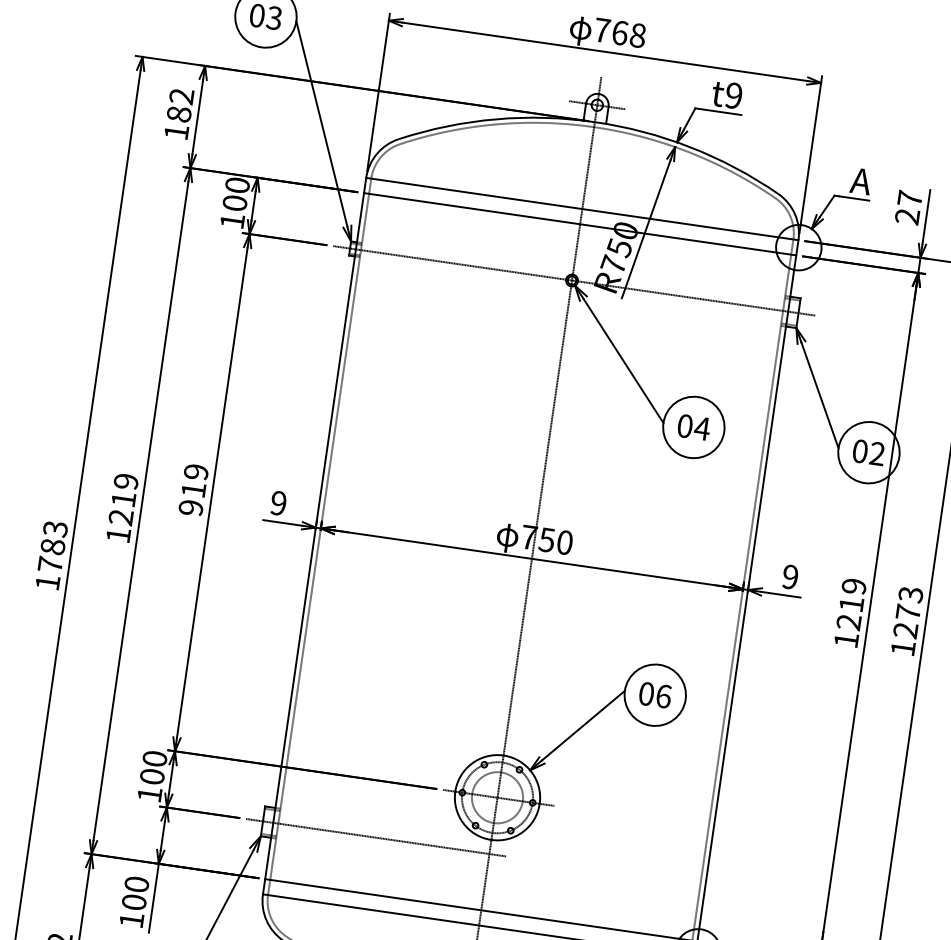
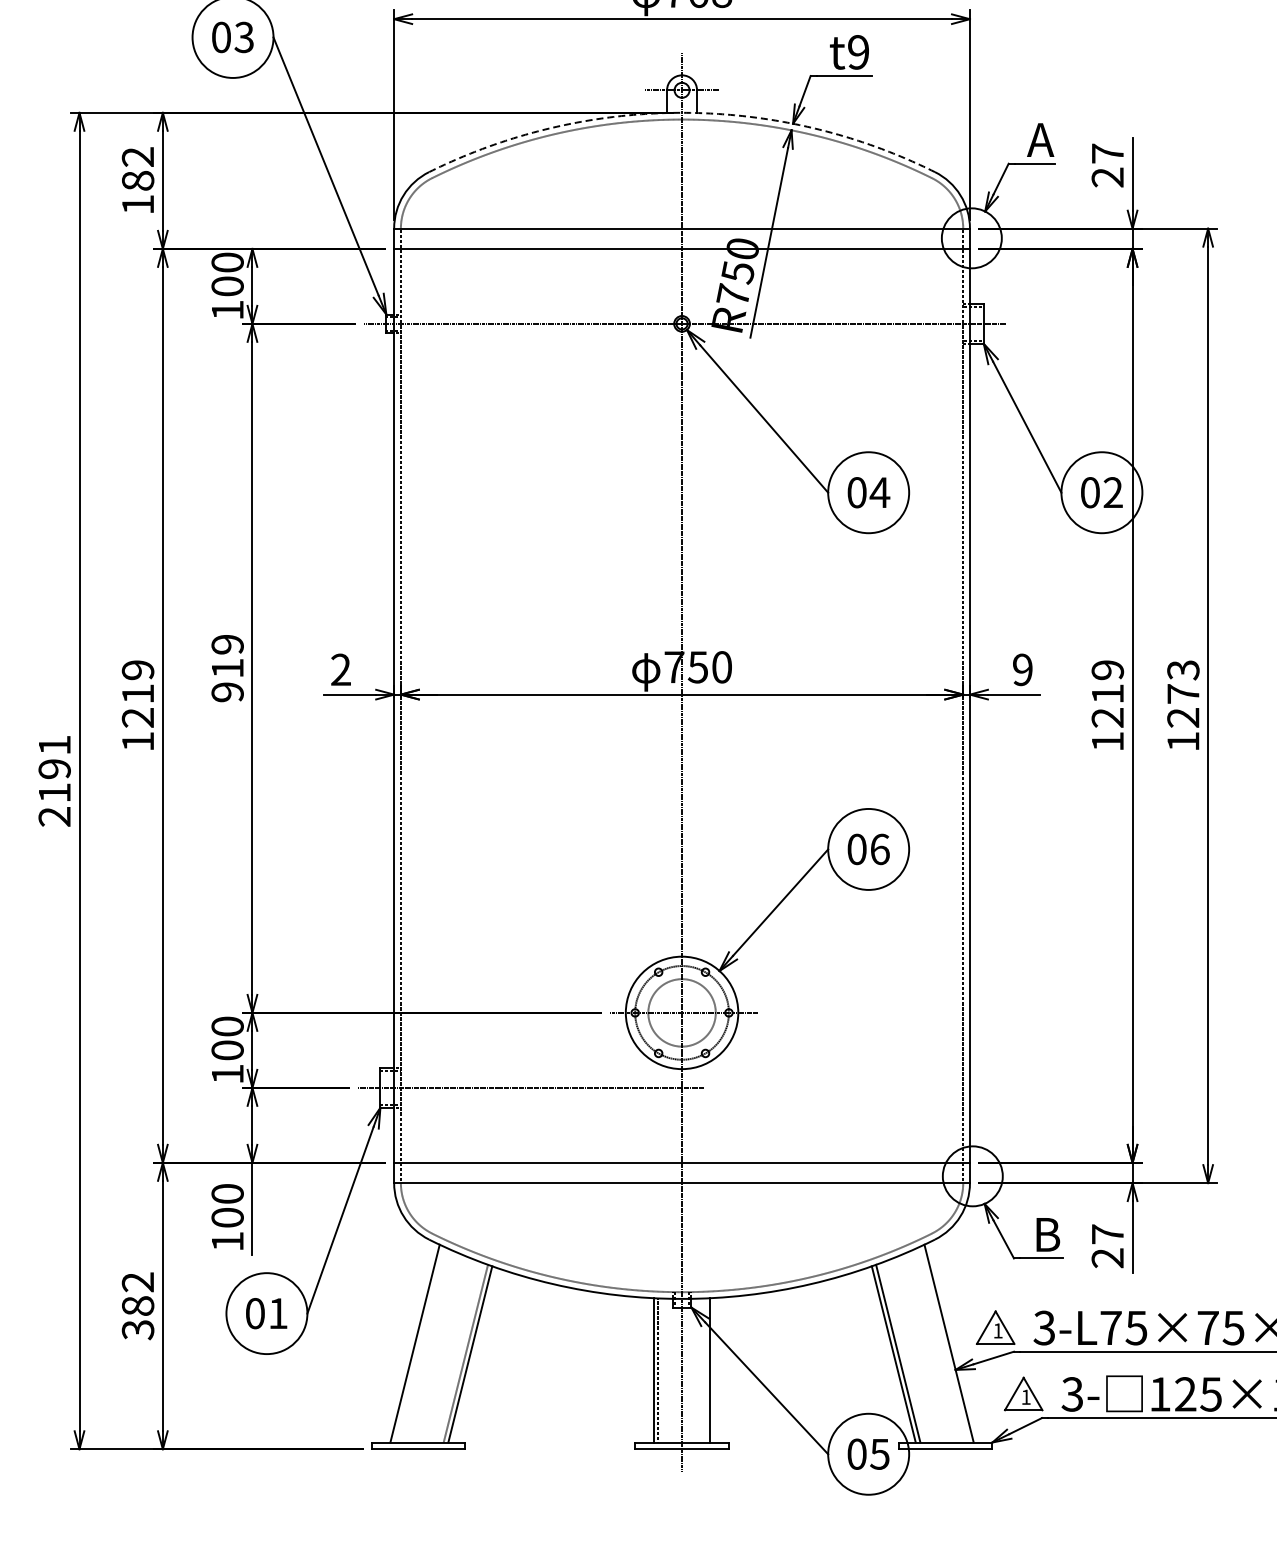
arc: (595, 121) -> (682, 112), solid -> dashed
text: (278, 503) -> (340, 669), 9 -> 2
text: (51, 555) -> (54, 780), 1783 -> 2191

